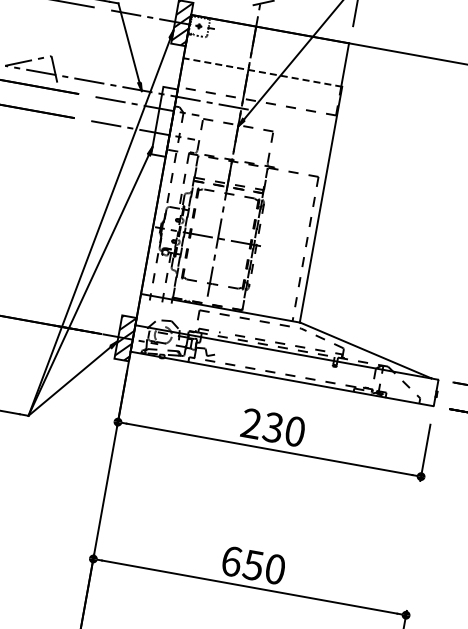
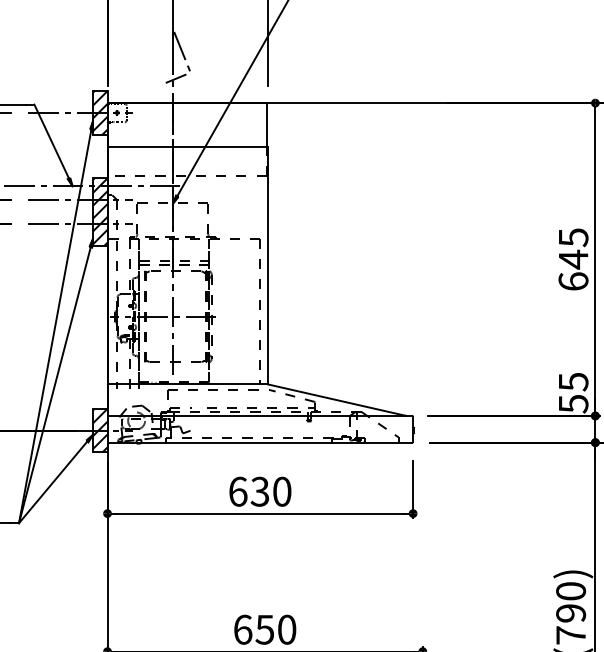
line: (262, 72) -> (187, 146), dashed -> solid
hatch: (163, 121) -> (99, 212), added
text: (251, 423) -> (238, 491), 230 -> 630

